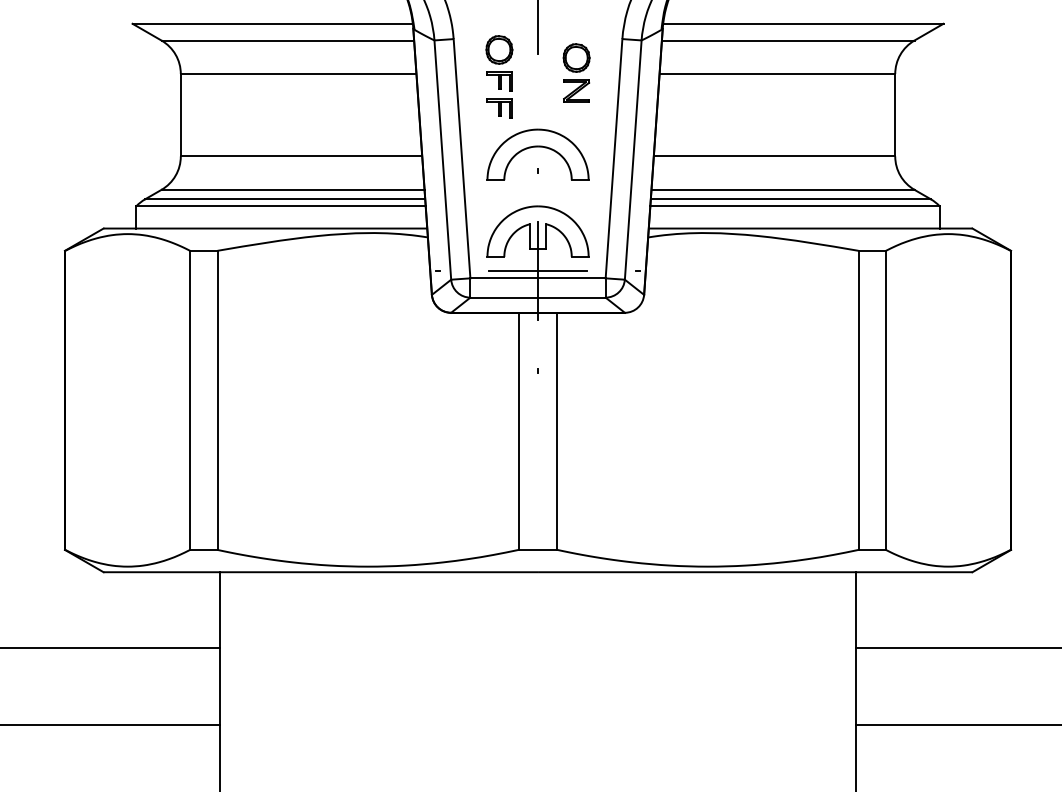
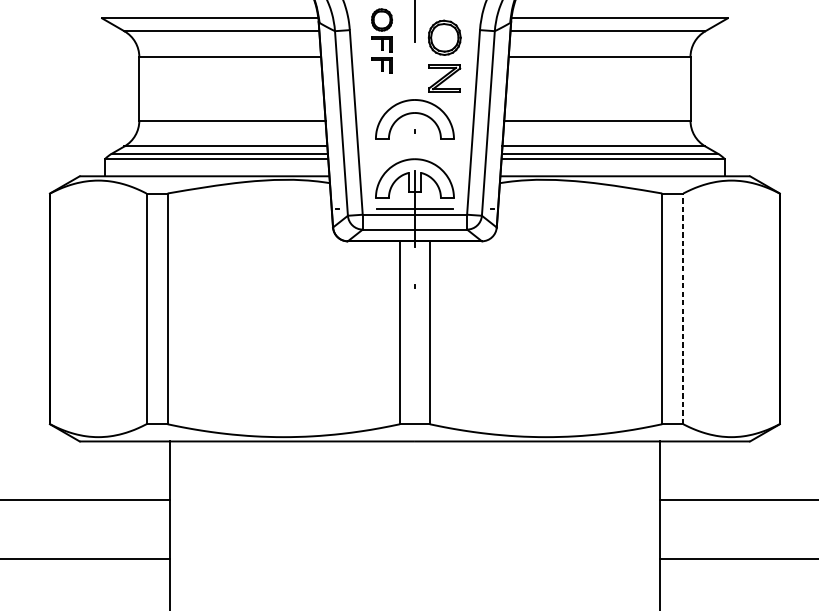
part: (576, 72) -> (444, 55), size x1.6
part: (499, 76) -> (382, 40), moved
line: (885, 400) -> (682, 308), solid -> dashed

